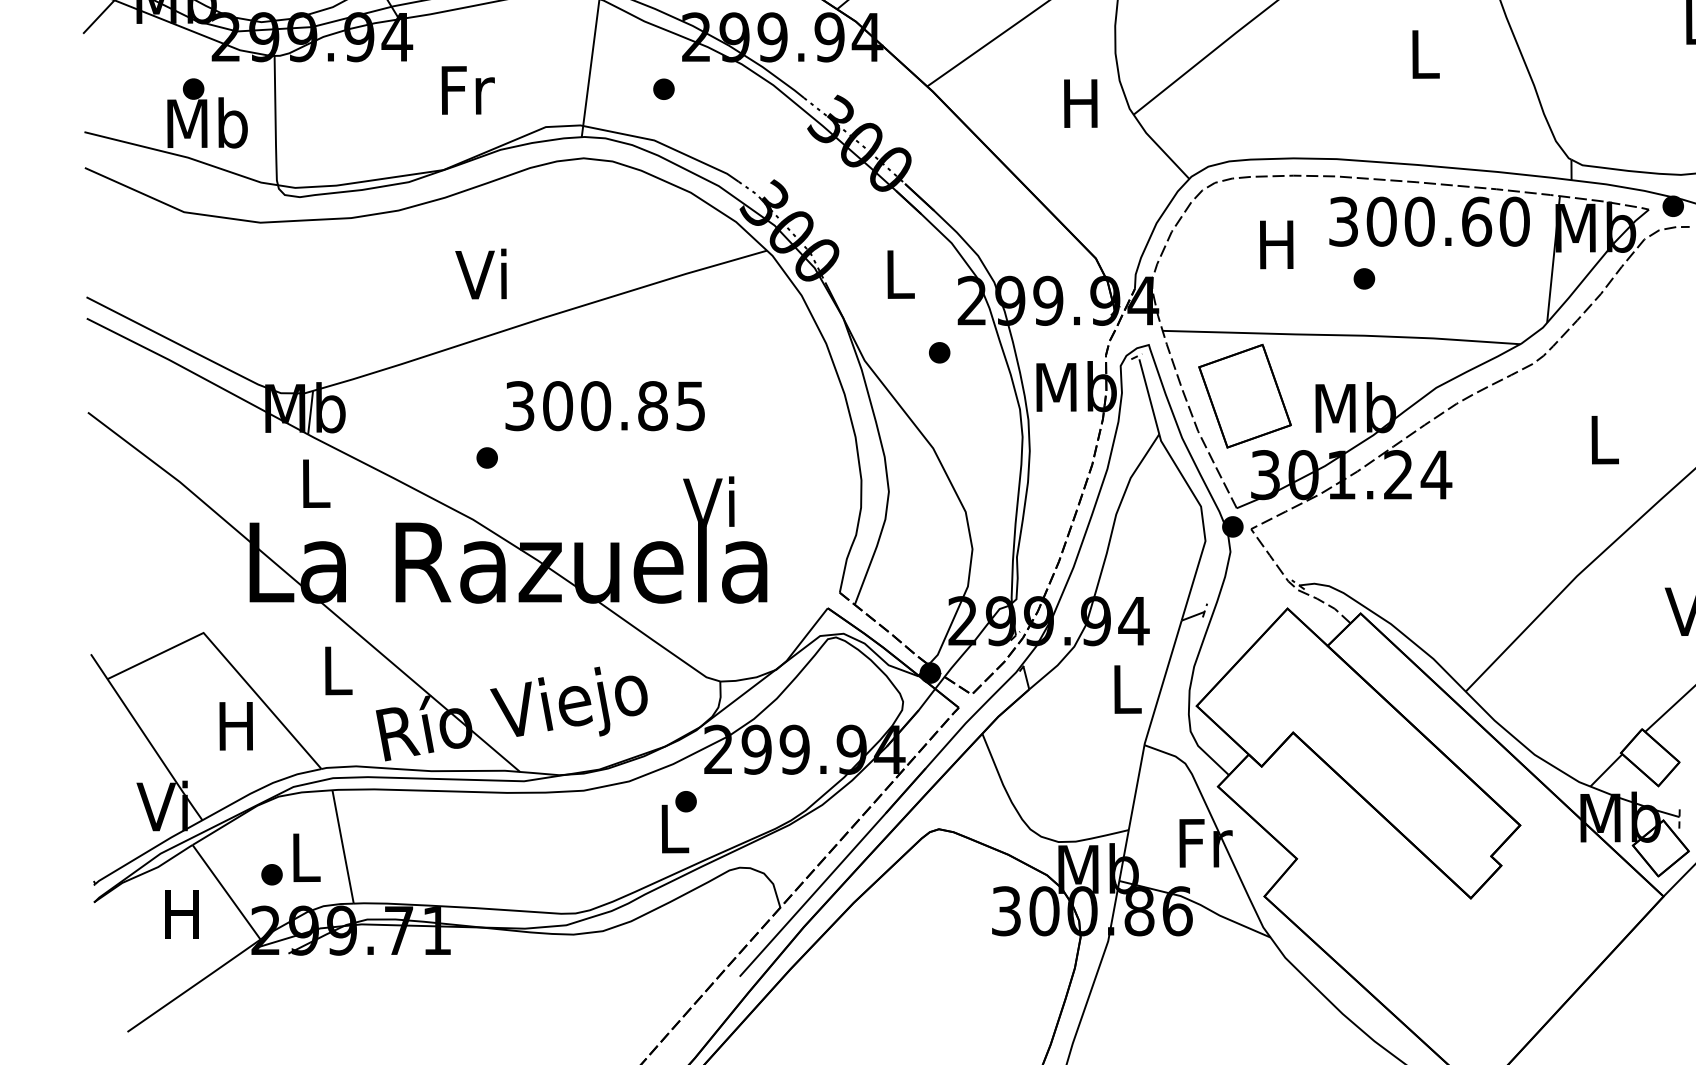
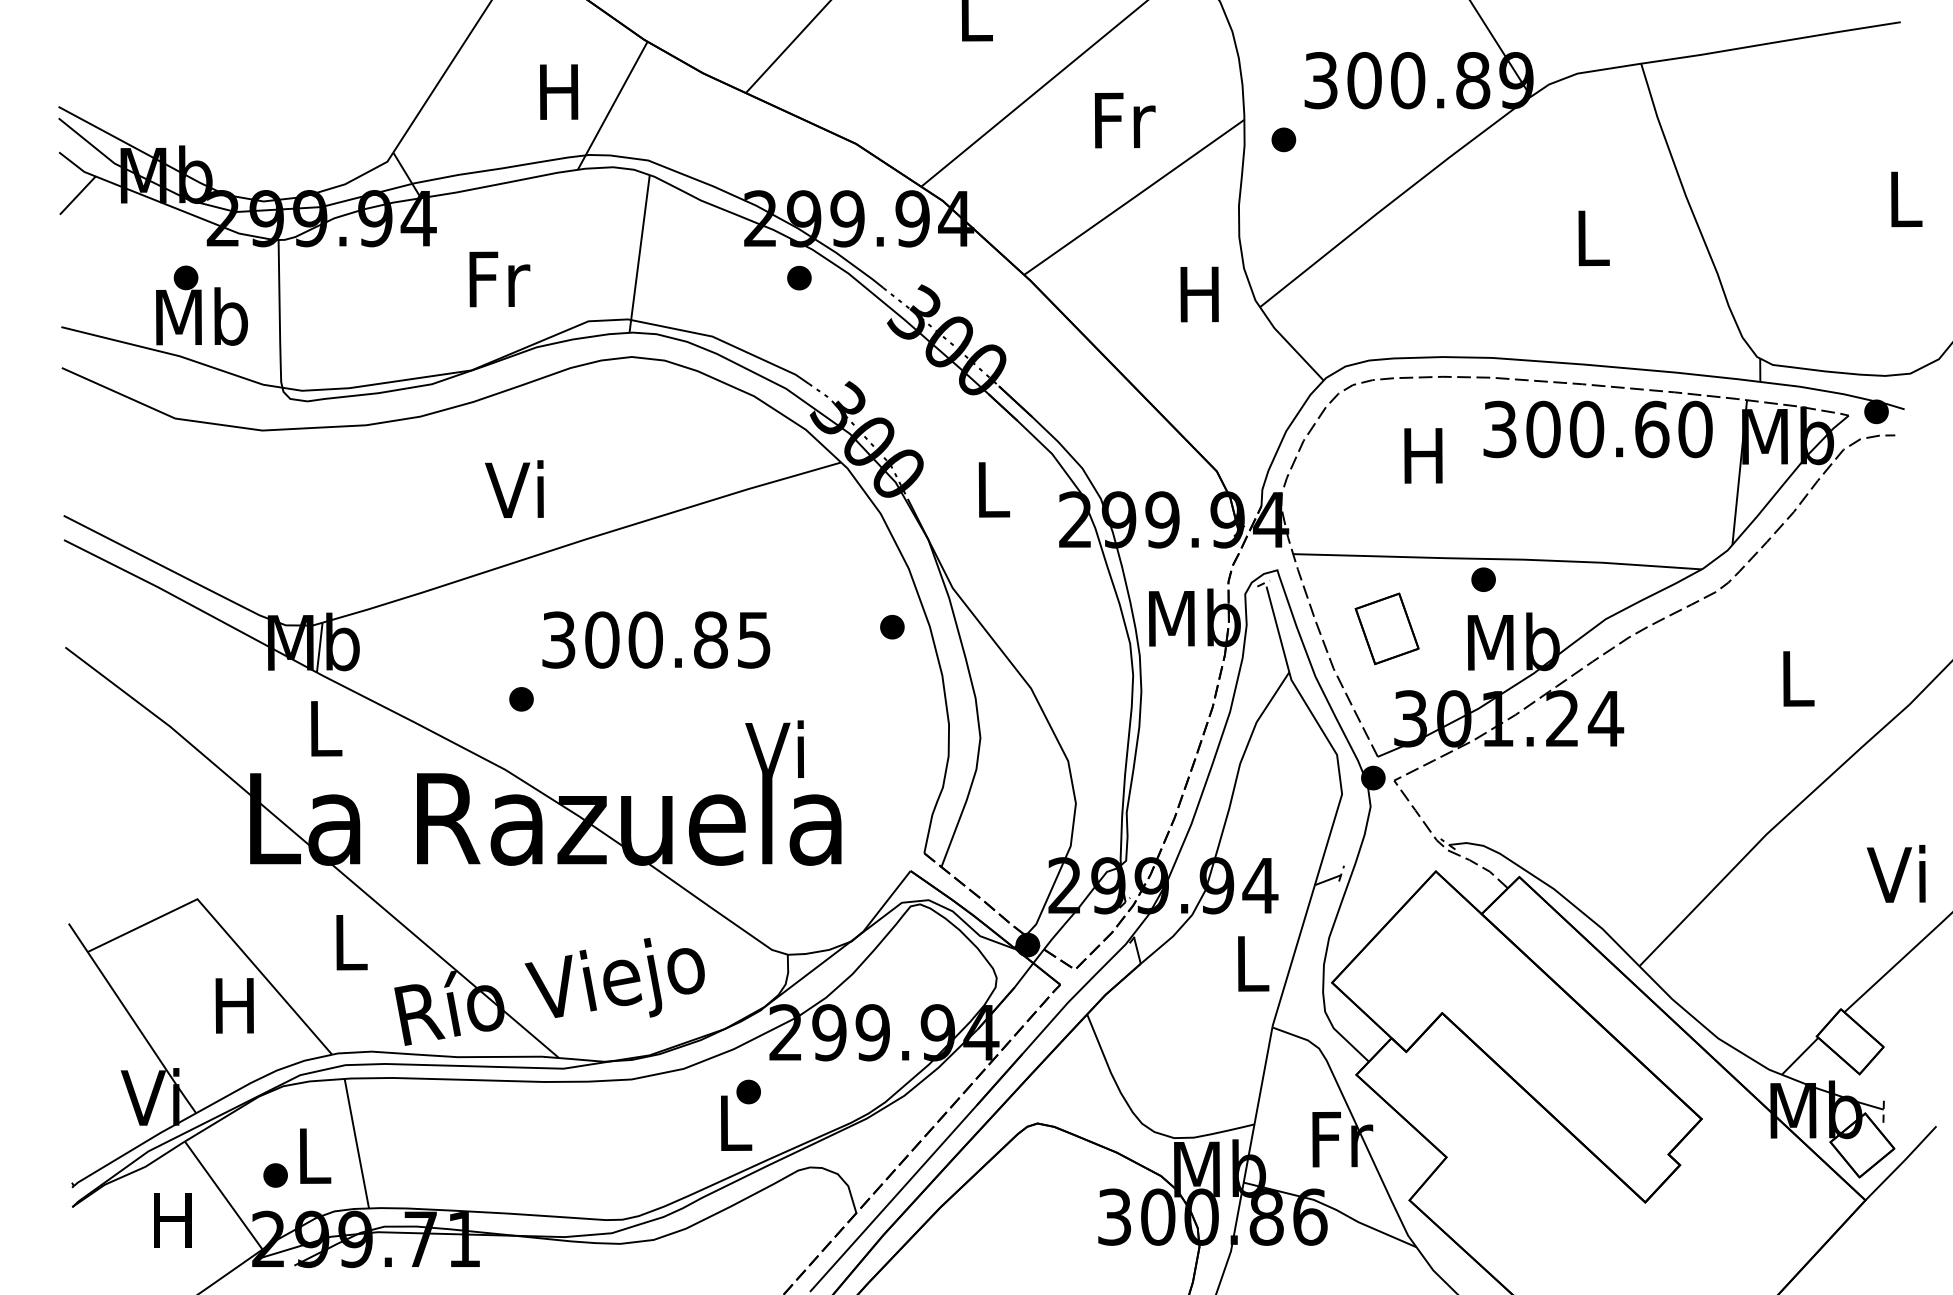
part: (664, 88) -> (799, 277), moved
part: (1364, 278) -> (1483, 579), moved
part: (939, 353) -> (892, 627), moved
part: (1244, 395) -> (1386, 628), size x0.6

